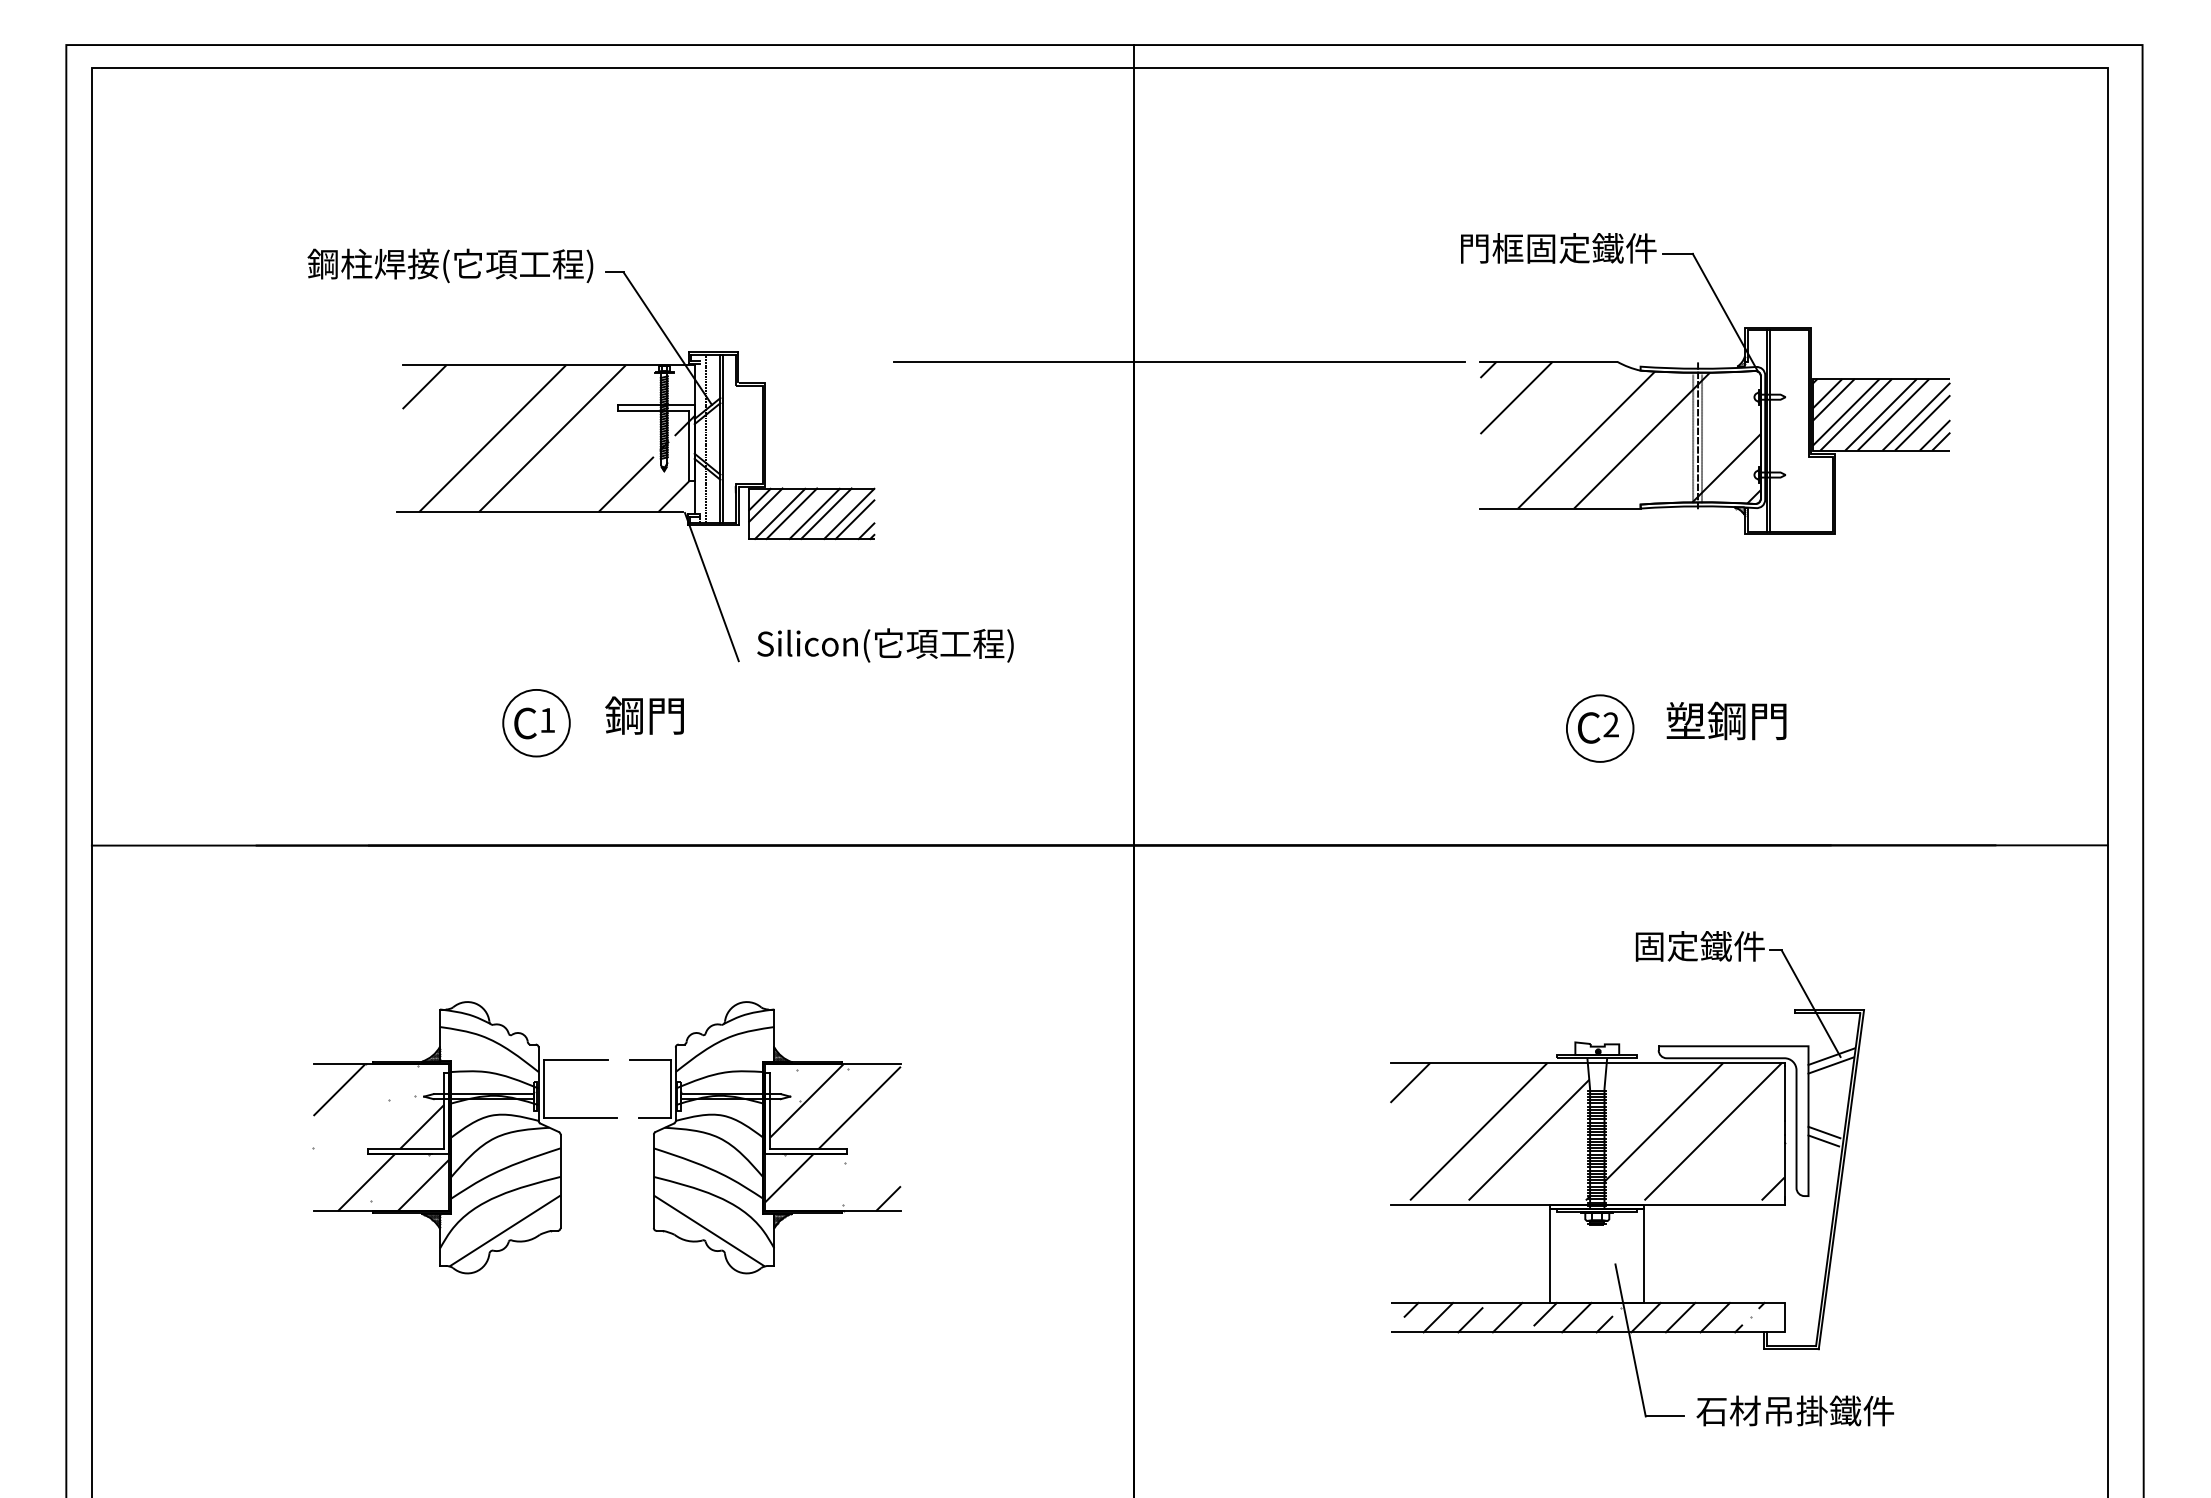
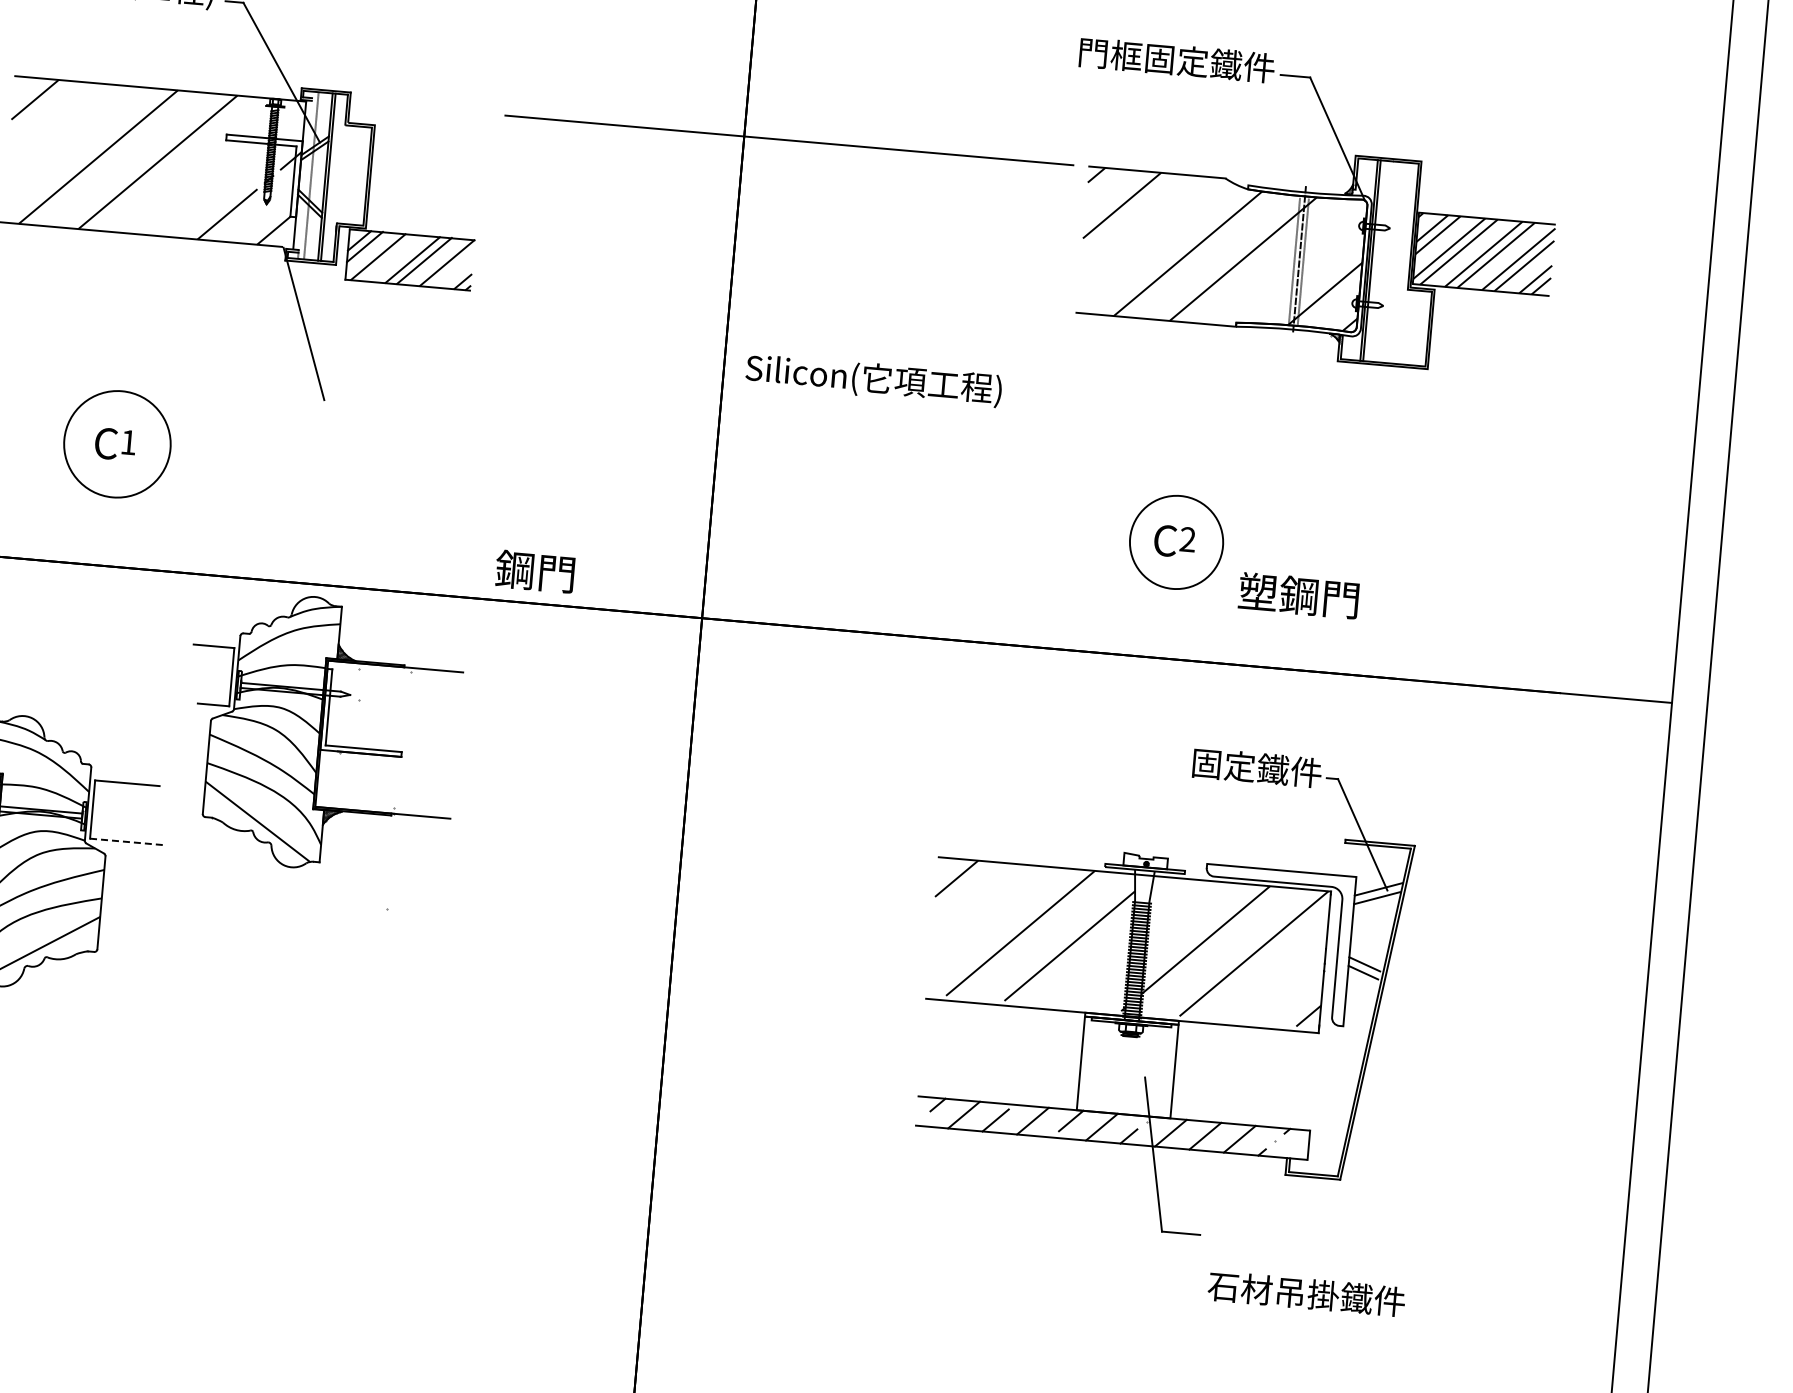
line: (791, 513) -> (389, 257), removed
line: (854, 519) -> (451, 269), removed
text: (885, 645) -> (873, 380), moved
text: (644, 715) -> (534, 571), moved
text: (1726, 720) -> (1298, 595), moved
circle: (536, 722) -> (117, 443), size x1.6
circle: (1599, 728) -> (1175, 542), size x1.4
line: (580, 1118) -> (126, 841), solid -> dashed
part: (765, 1137) -> (321, 733), moved
text: (1795, 1410) -> (1306, 1293), moved

